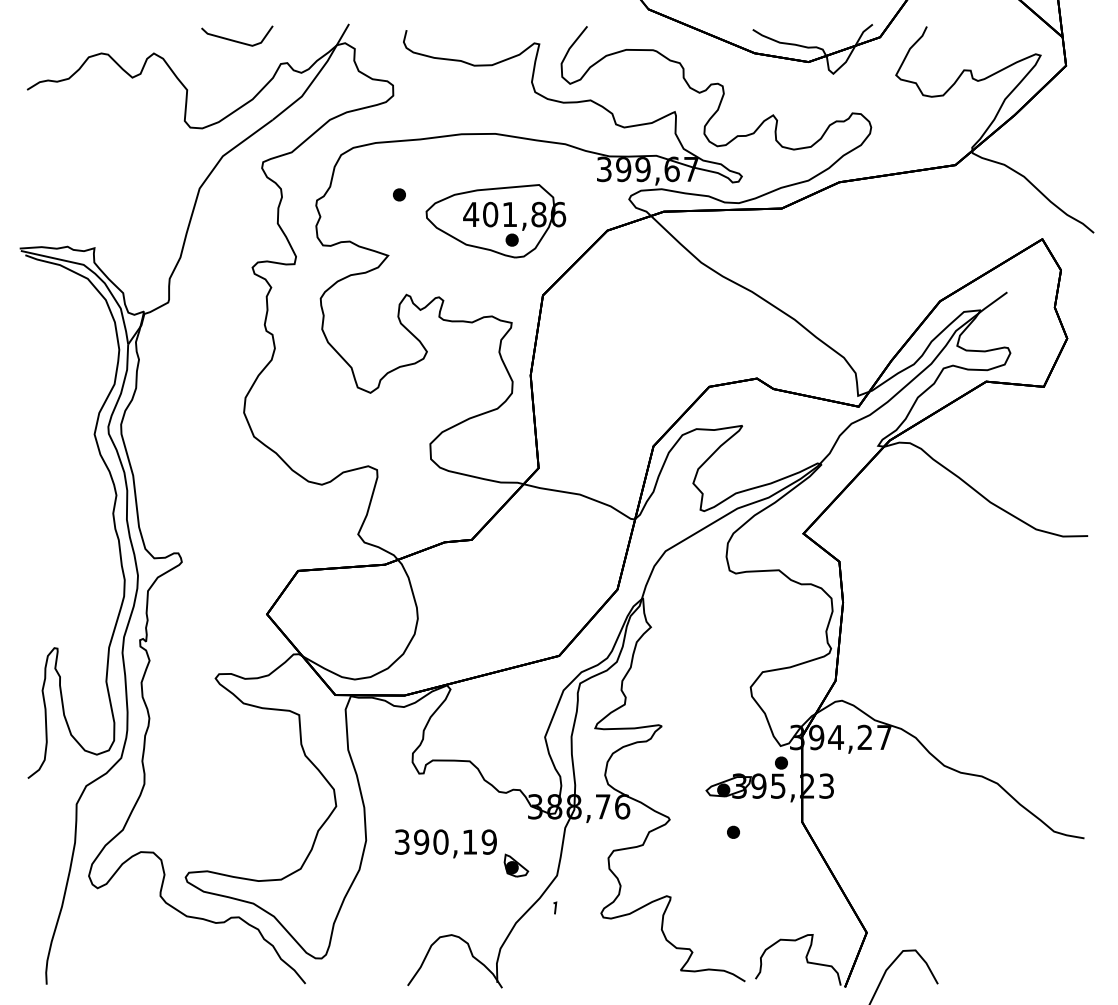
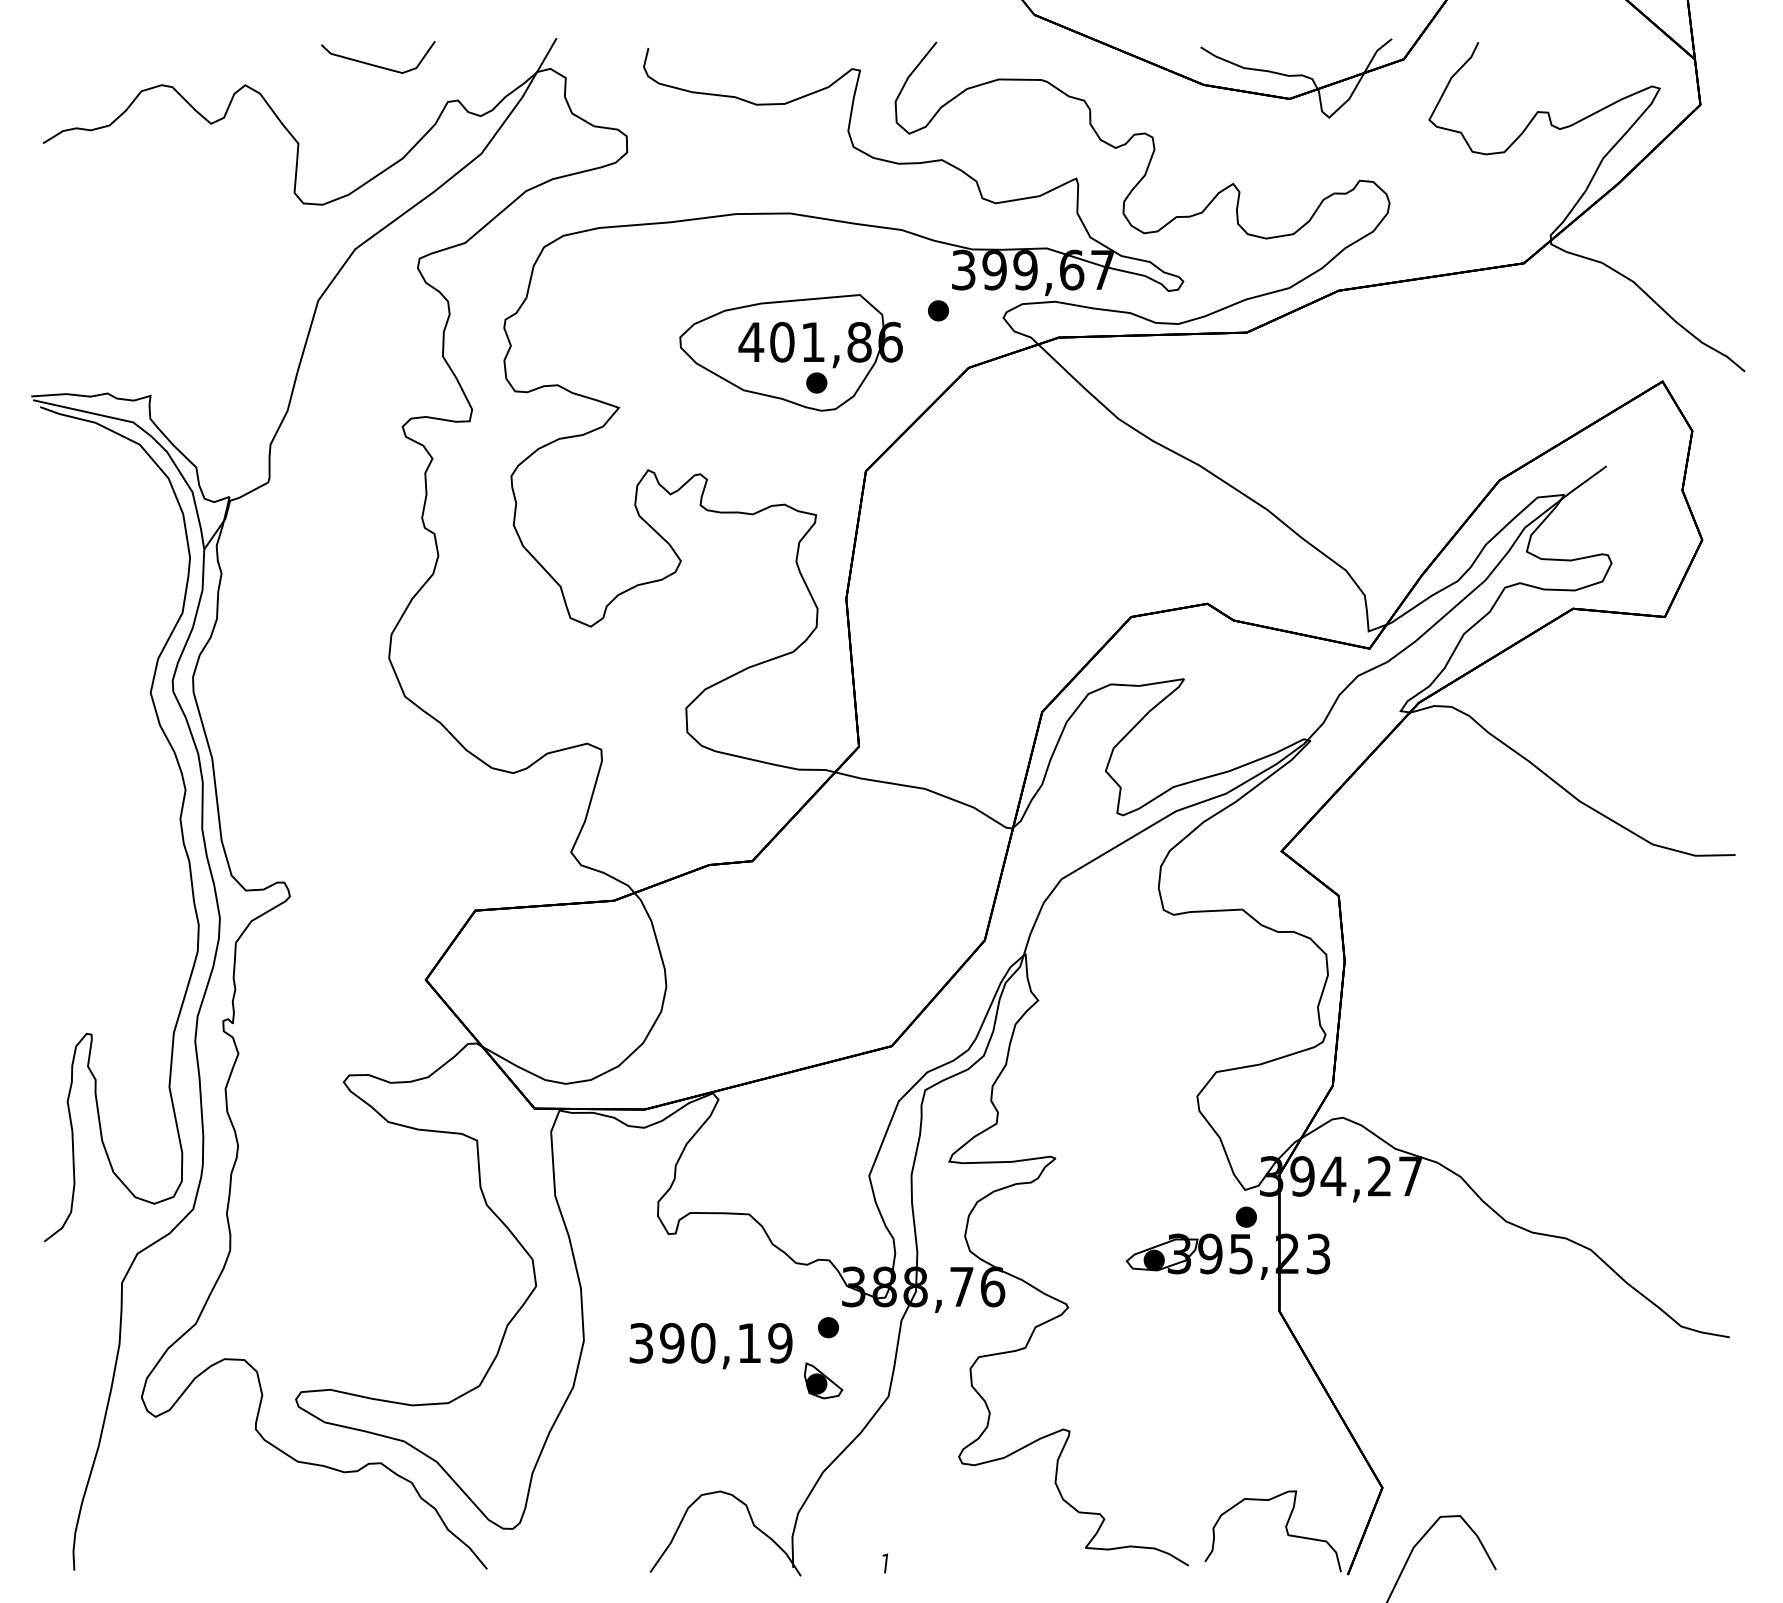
part: (399, 194) -> (938, 310), moved
part: (733, 831) -> (828, 1326), moved
line: (555, 907) -> (885, 1562), moved

